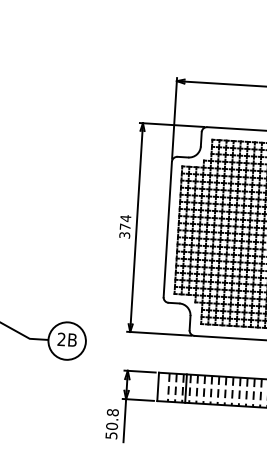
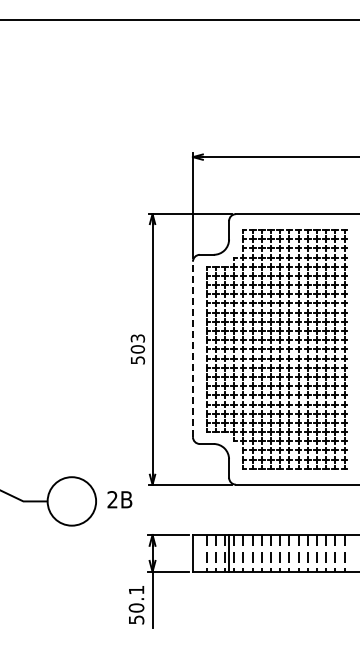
text: (124, 226) -> (137, 349), 374 -> 503
line: (167, 229) -> (192, 349), solid -> dashed
text: (66, 339) -> (119, 499), moved
text: (112, 412) -> (136, 589), 50.8 -> 50.1

